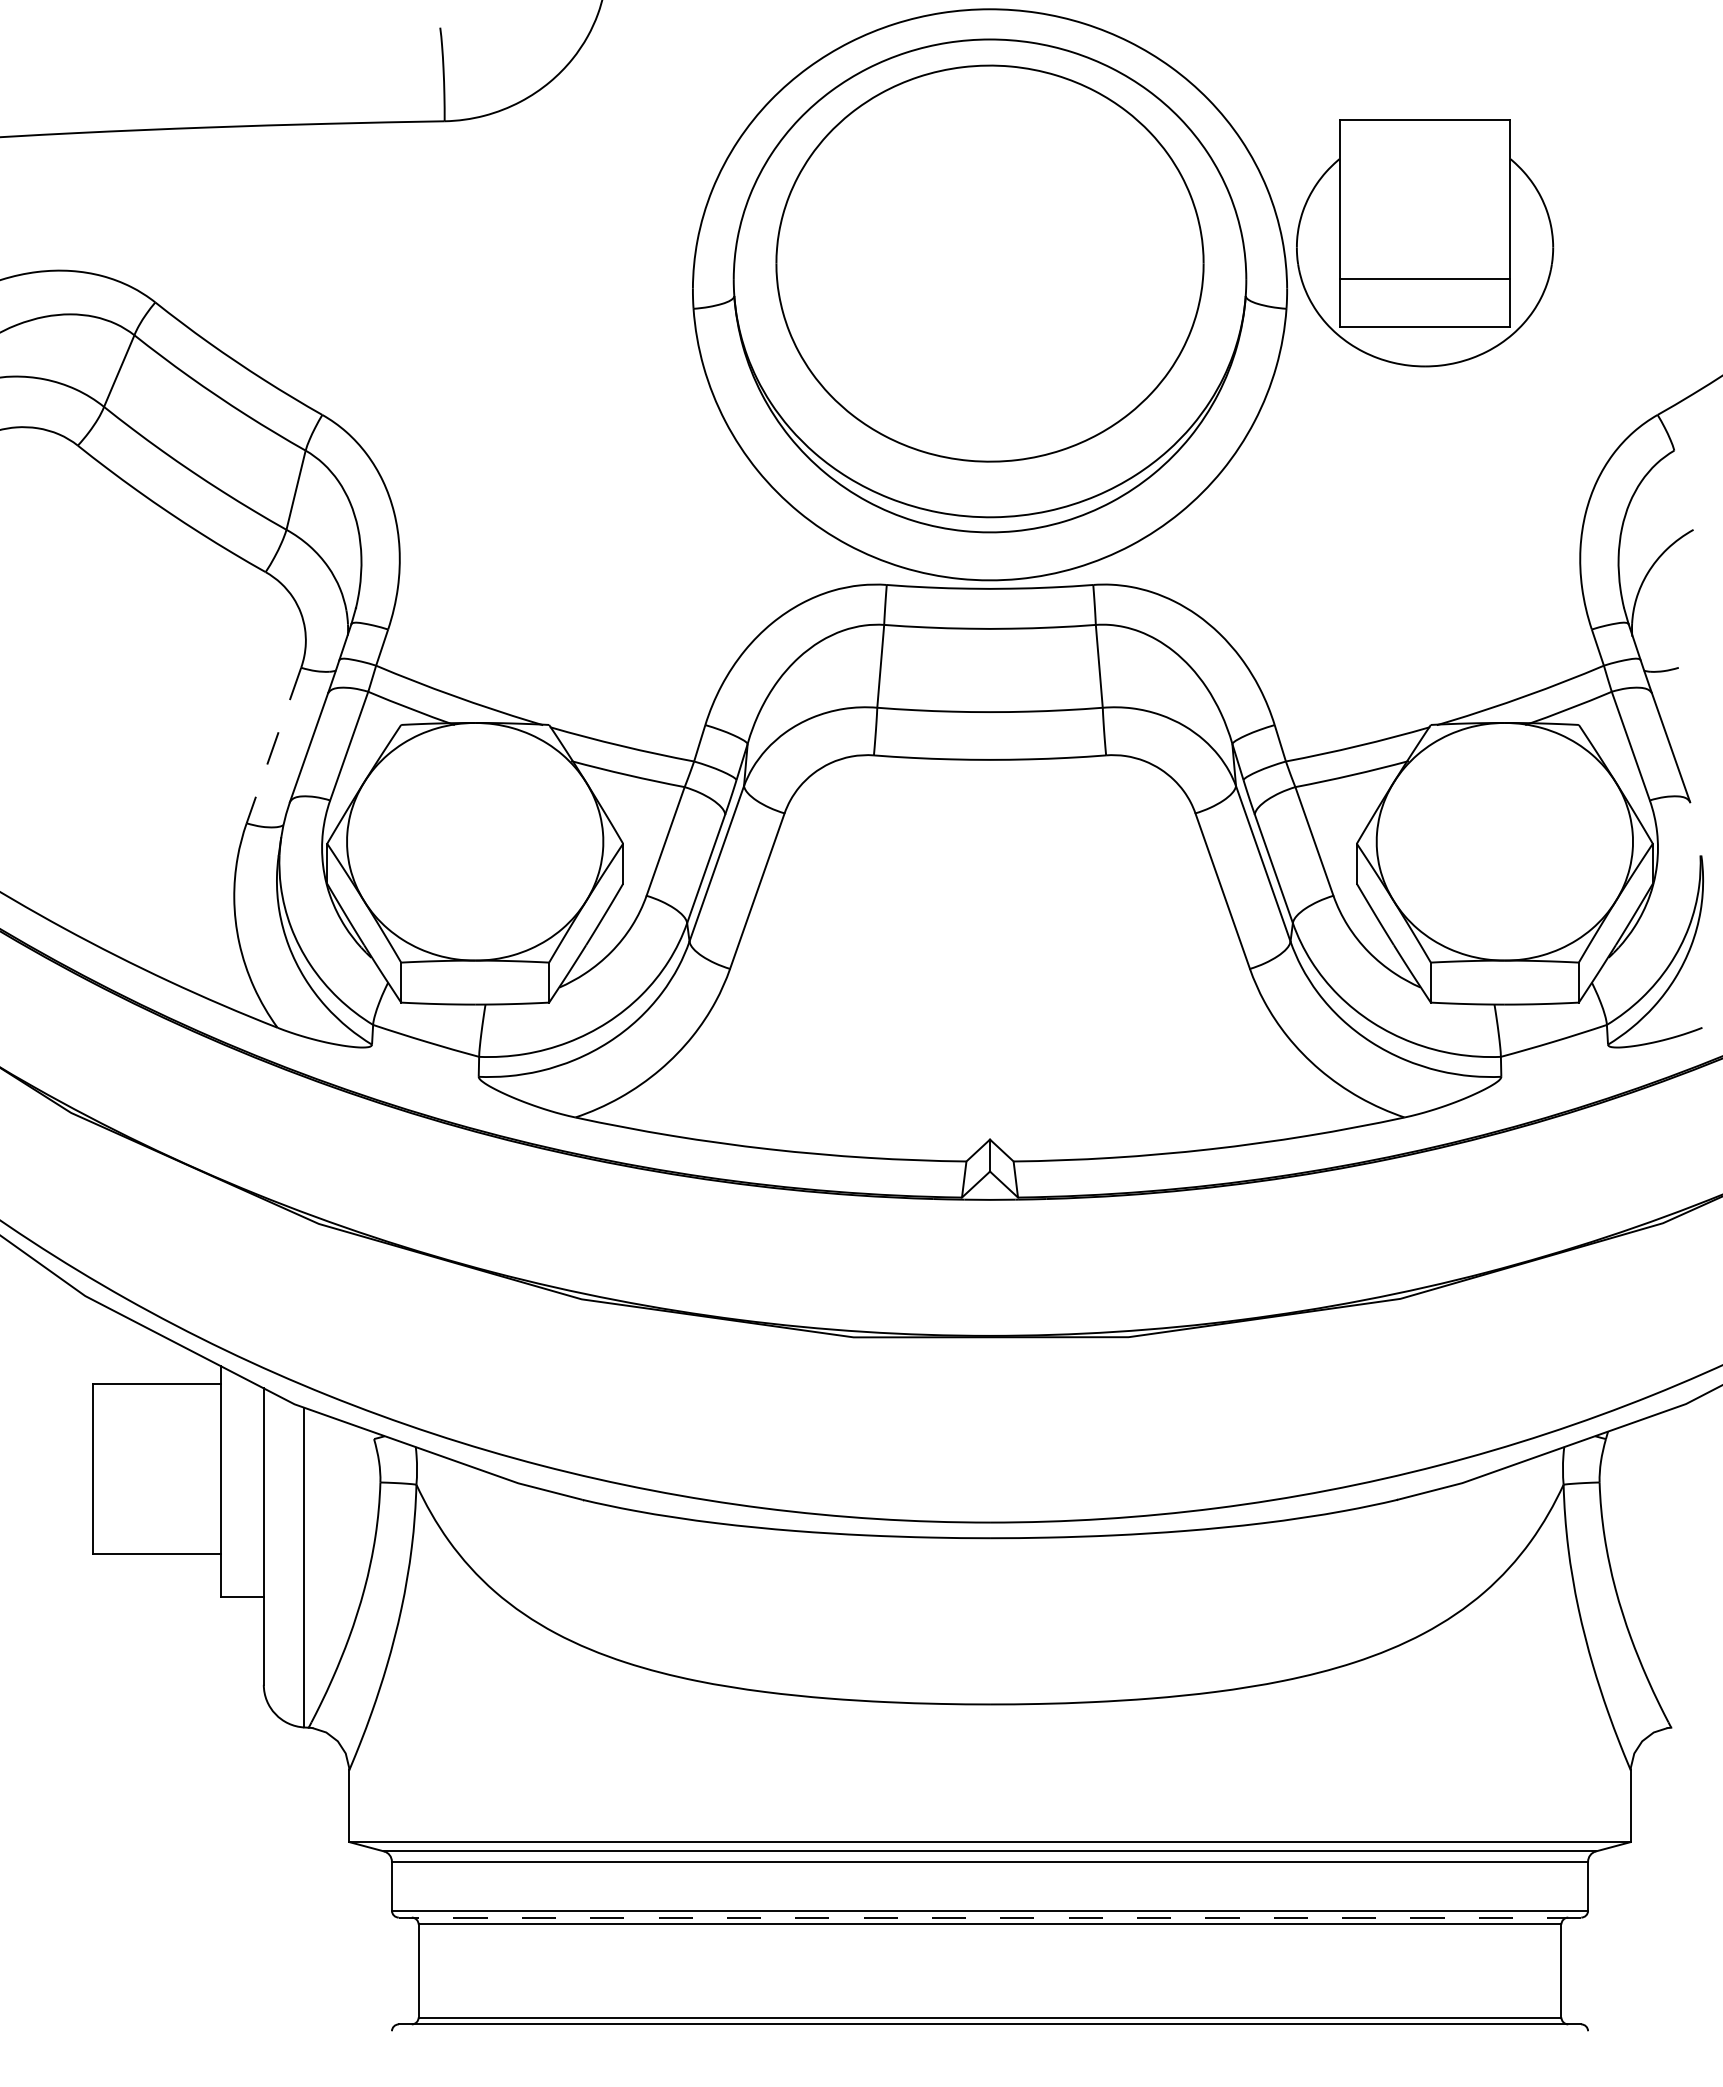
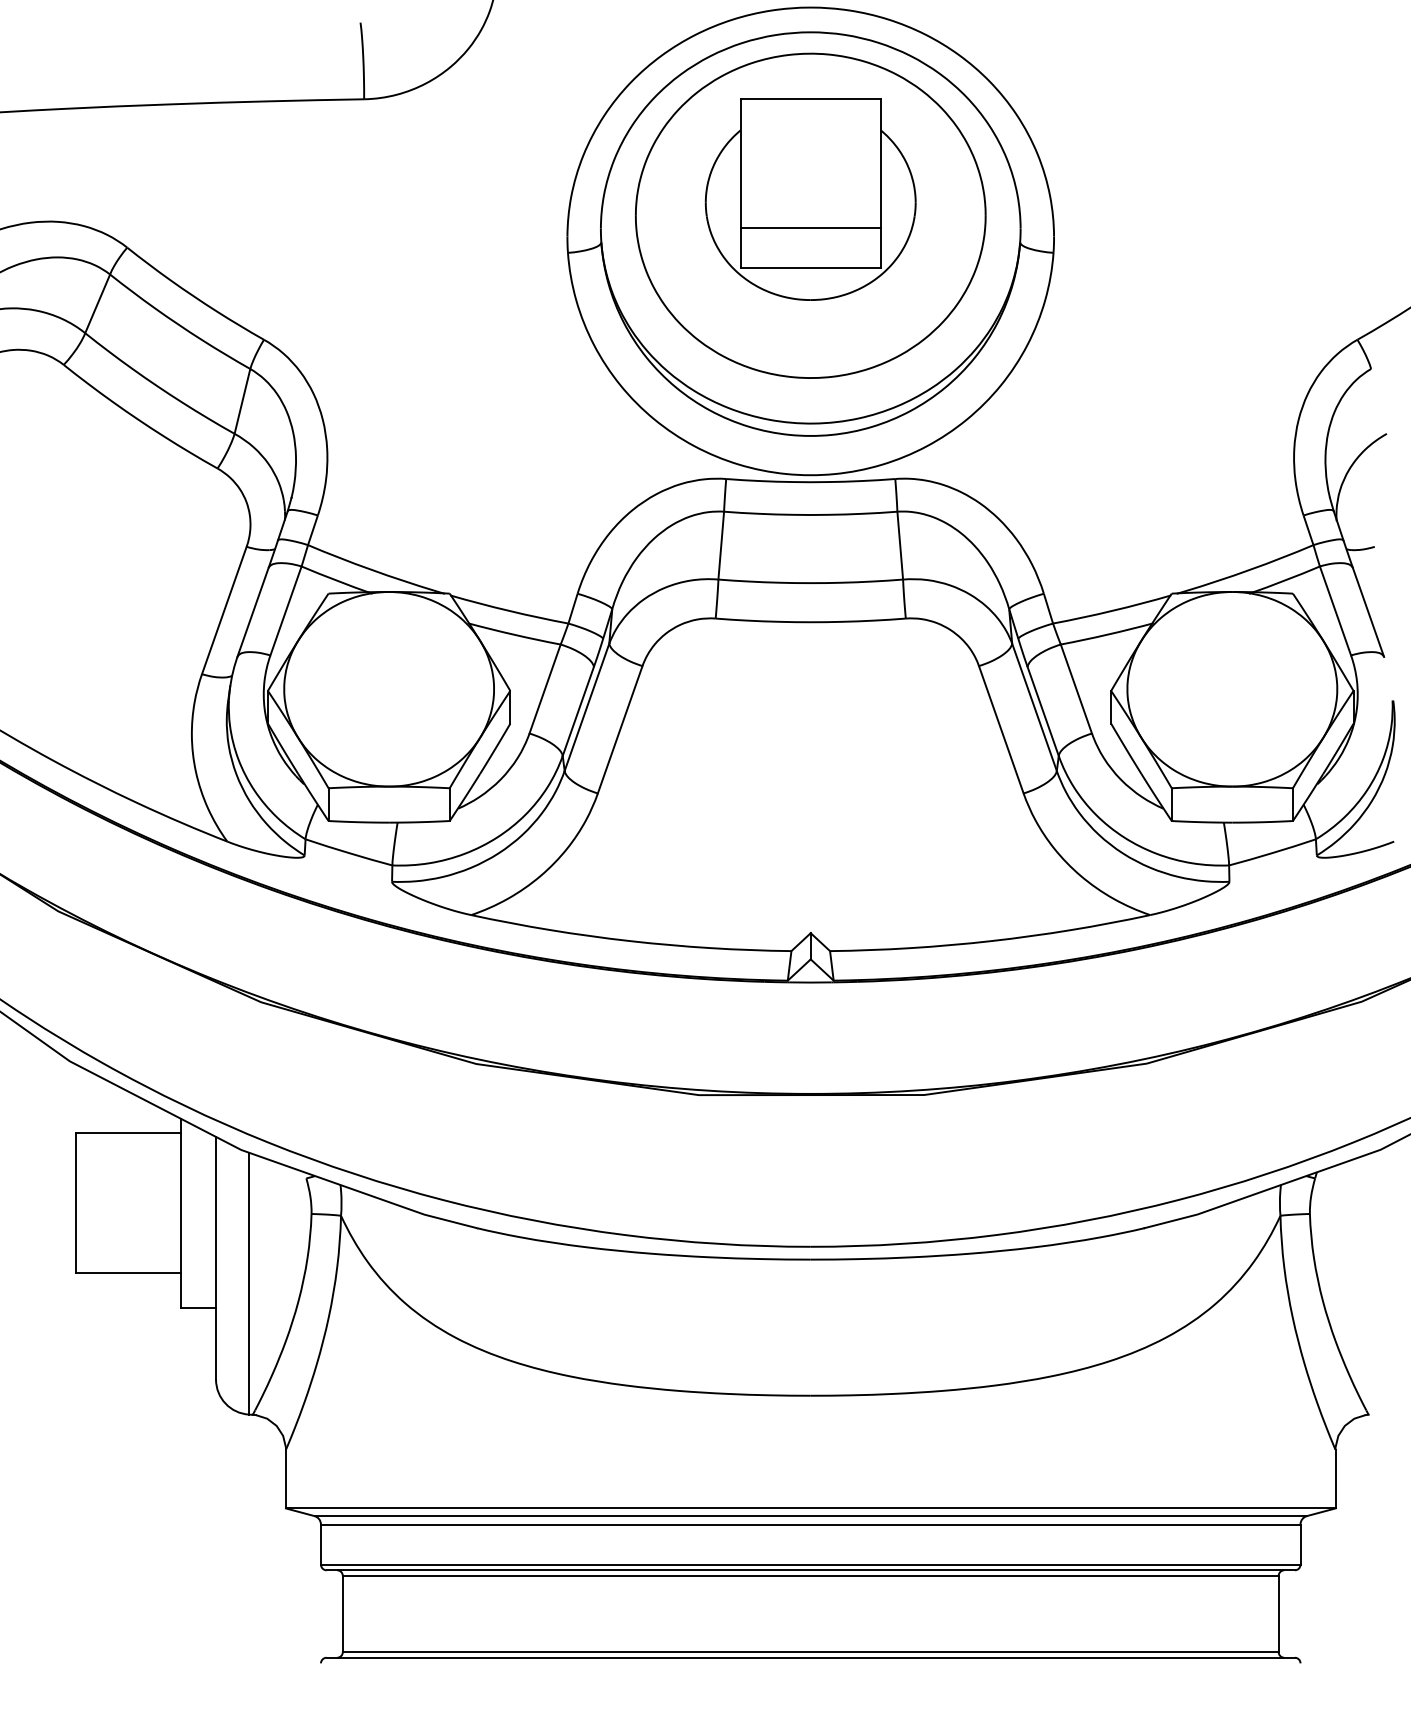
part: (1425, 243) -> (811, 199), moved
line: (273, 746) -> (223, 611), dashed -> solid
line: (989, 1917) -> (810, 1570), dashed -> solid

